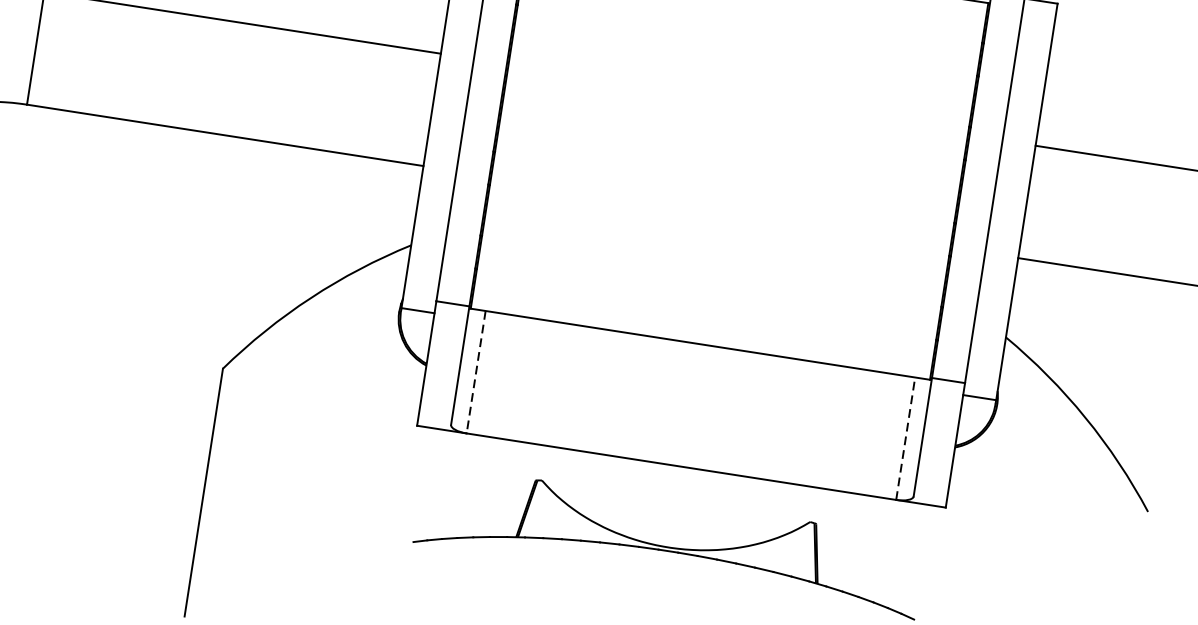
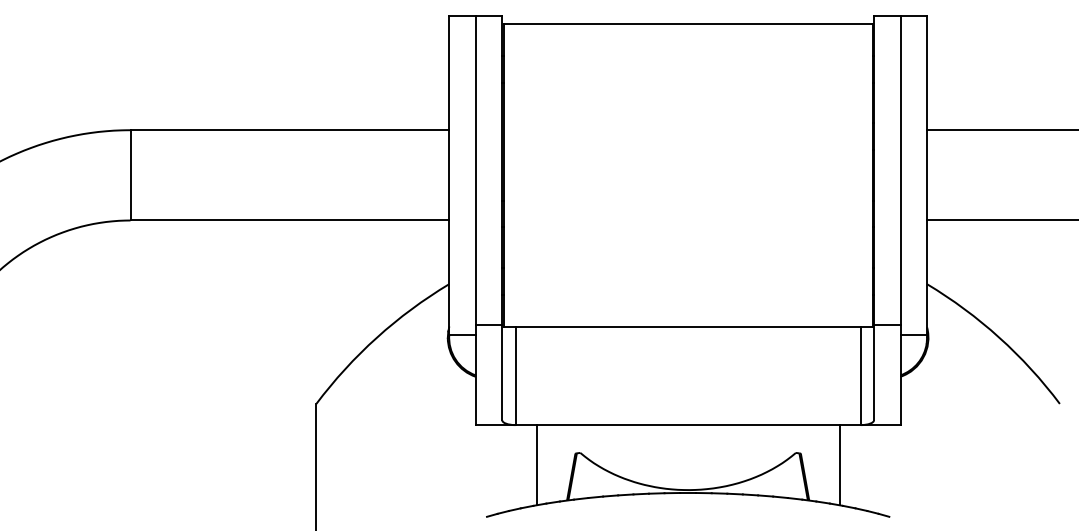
line: (476, 372) -> (515, 376), dashed -> solid
line: (905, 438) -> (860, 375), dashed -> solid
line: (484, 487) -> (536, 465), added
line: (862, 546) -> (839, 465), added

